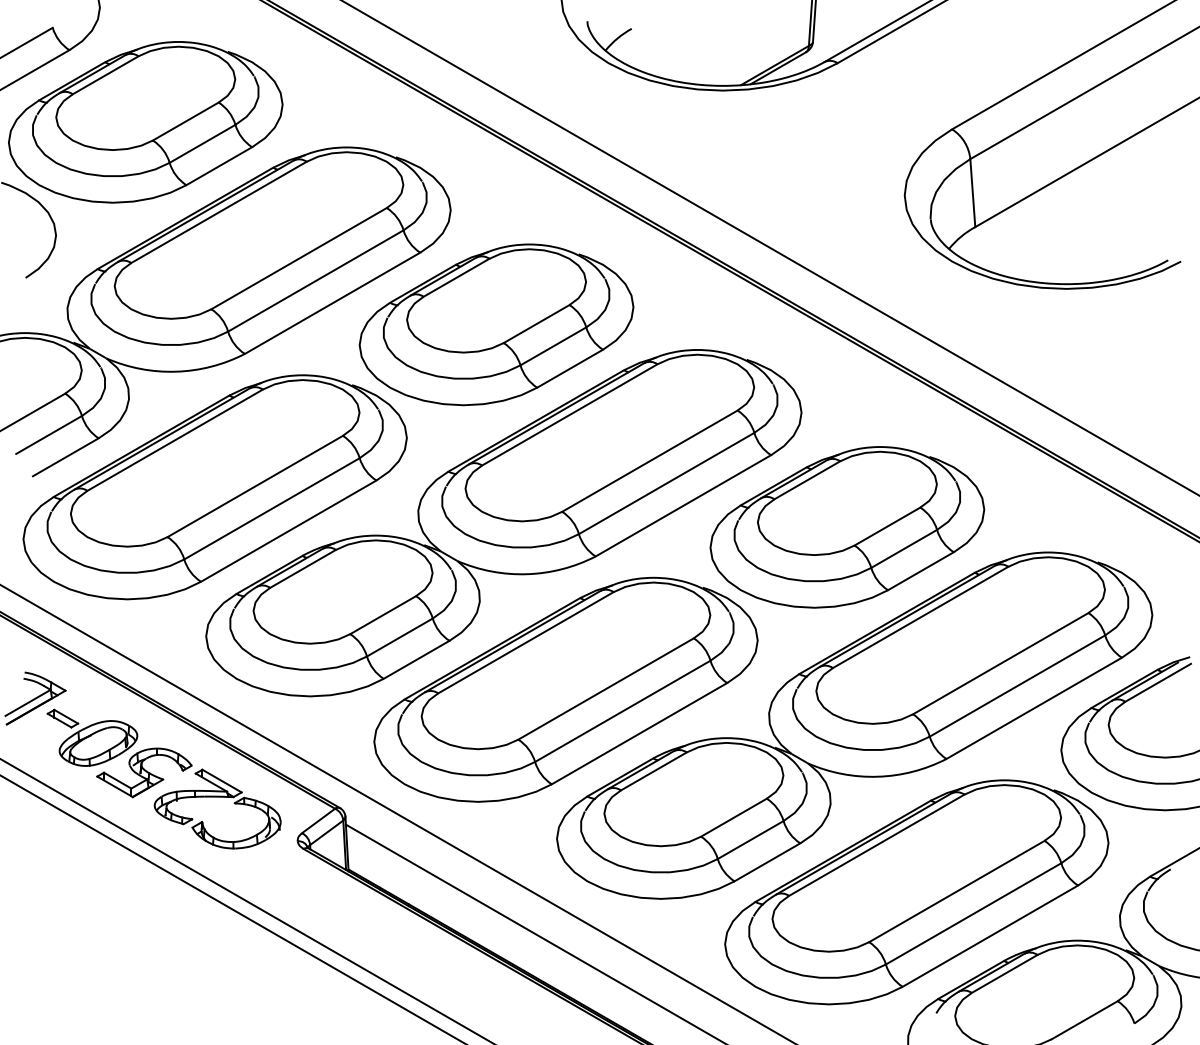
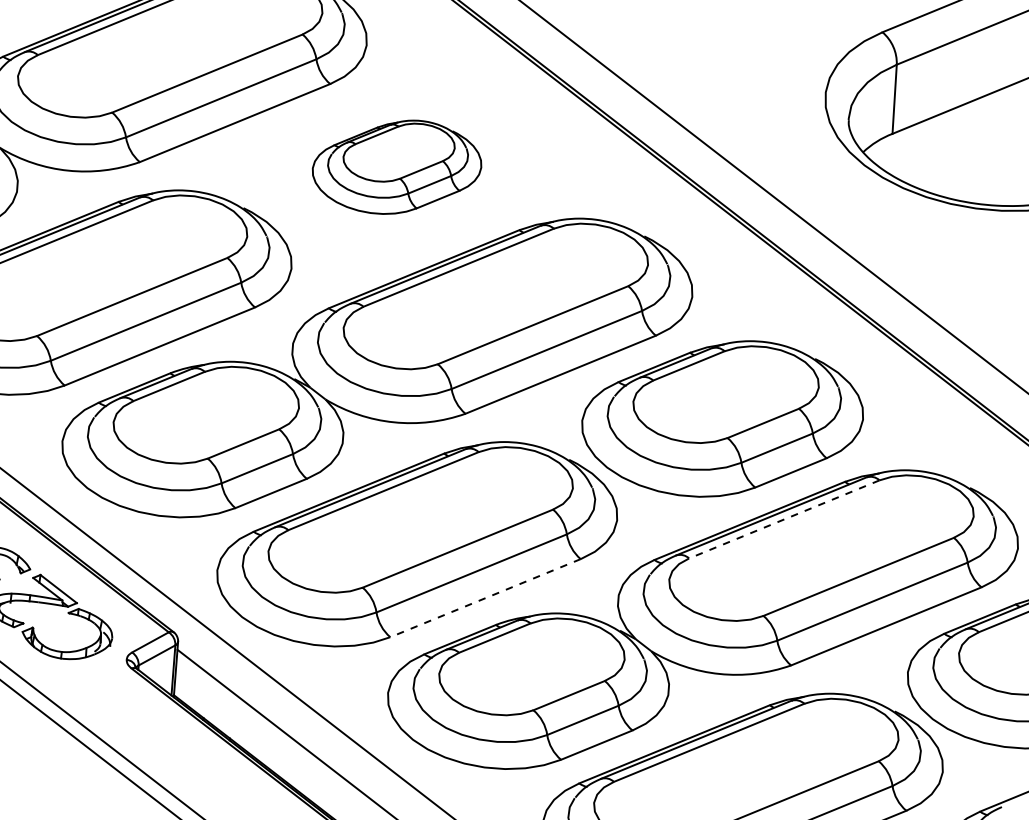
part: (496, 324) -> (397, 166), size x0.6
line: (920, 617) -> (784, 519), solid -> dashed
line: (639, 733) -> (485, 597), solid -> dashed

